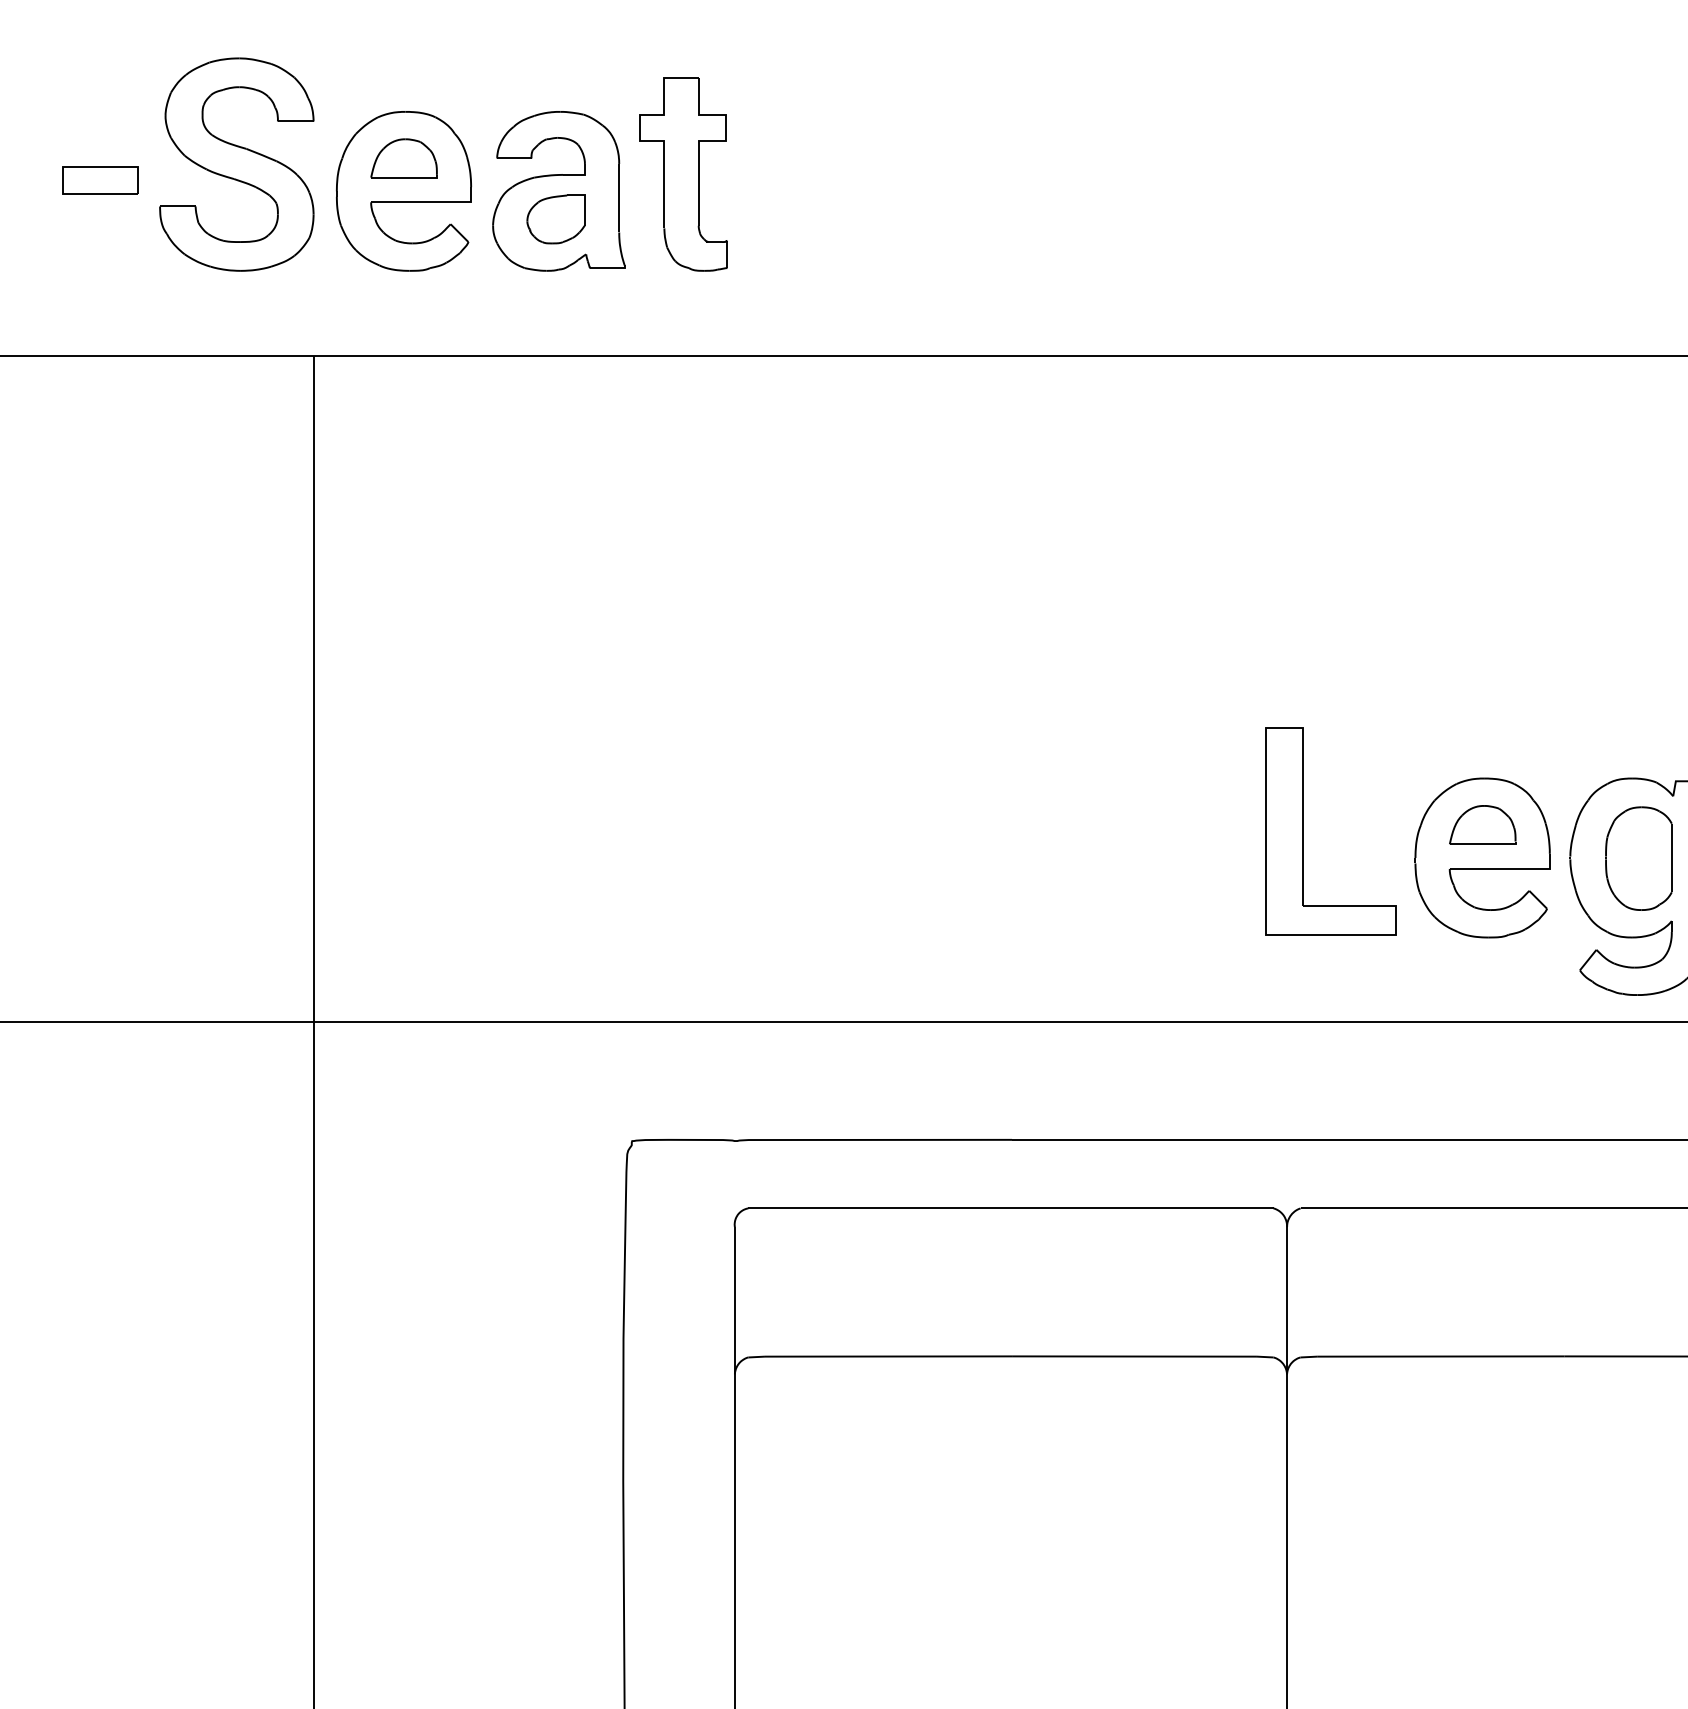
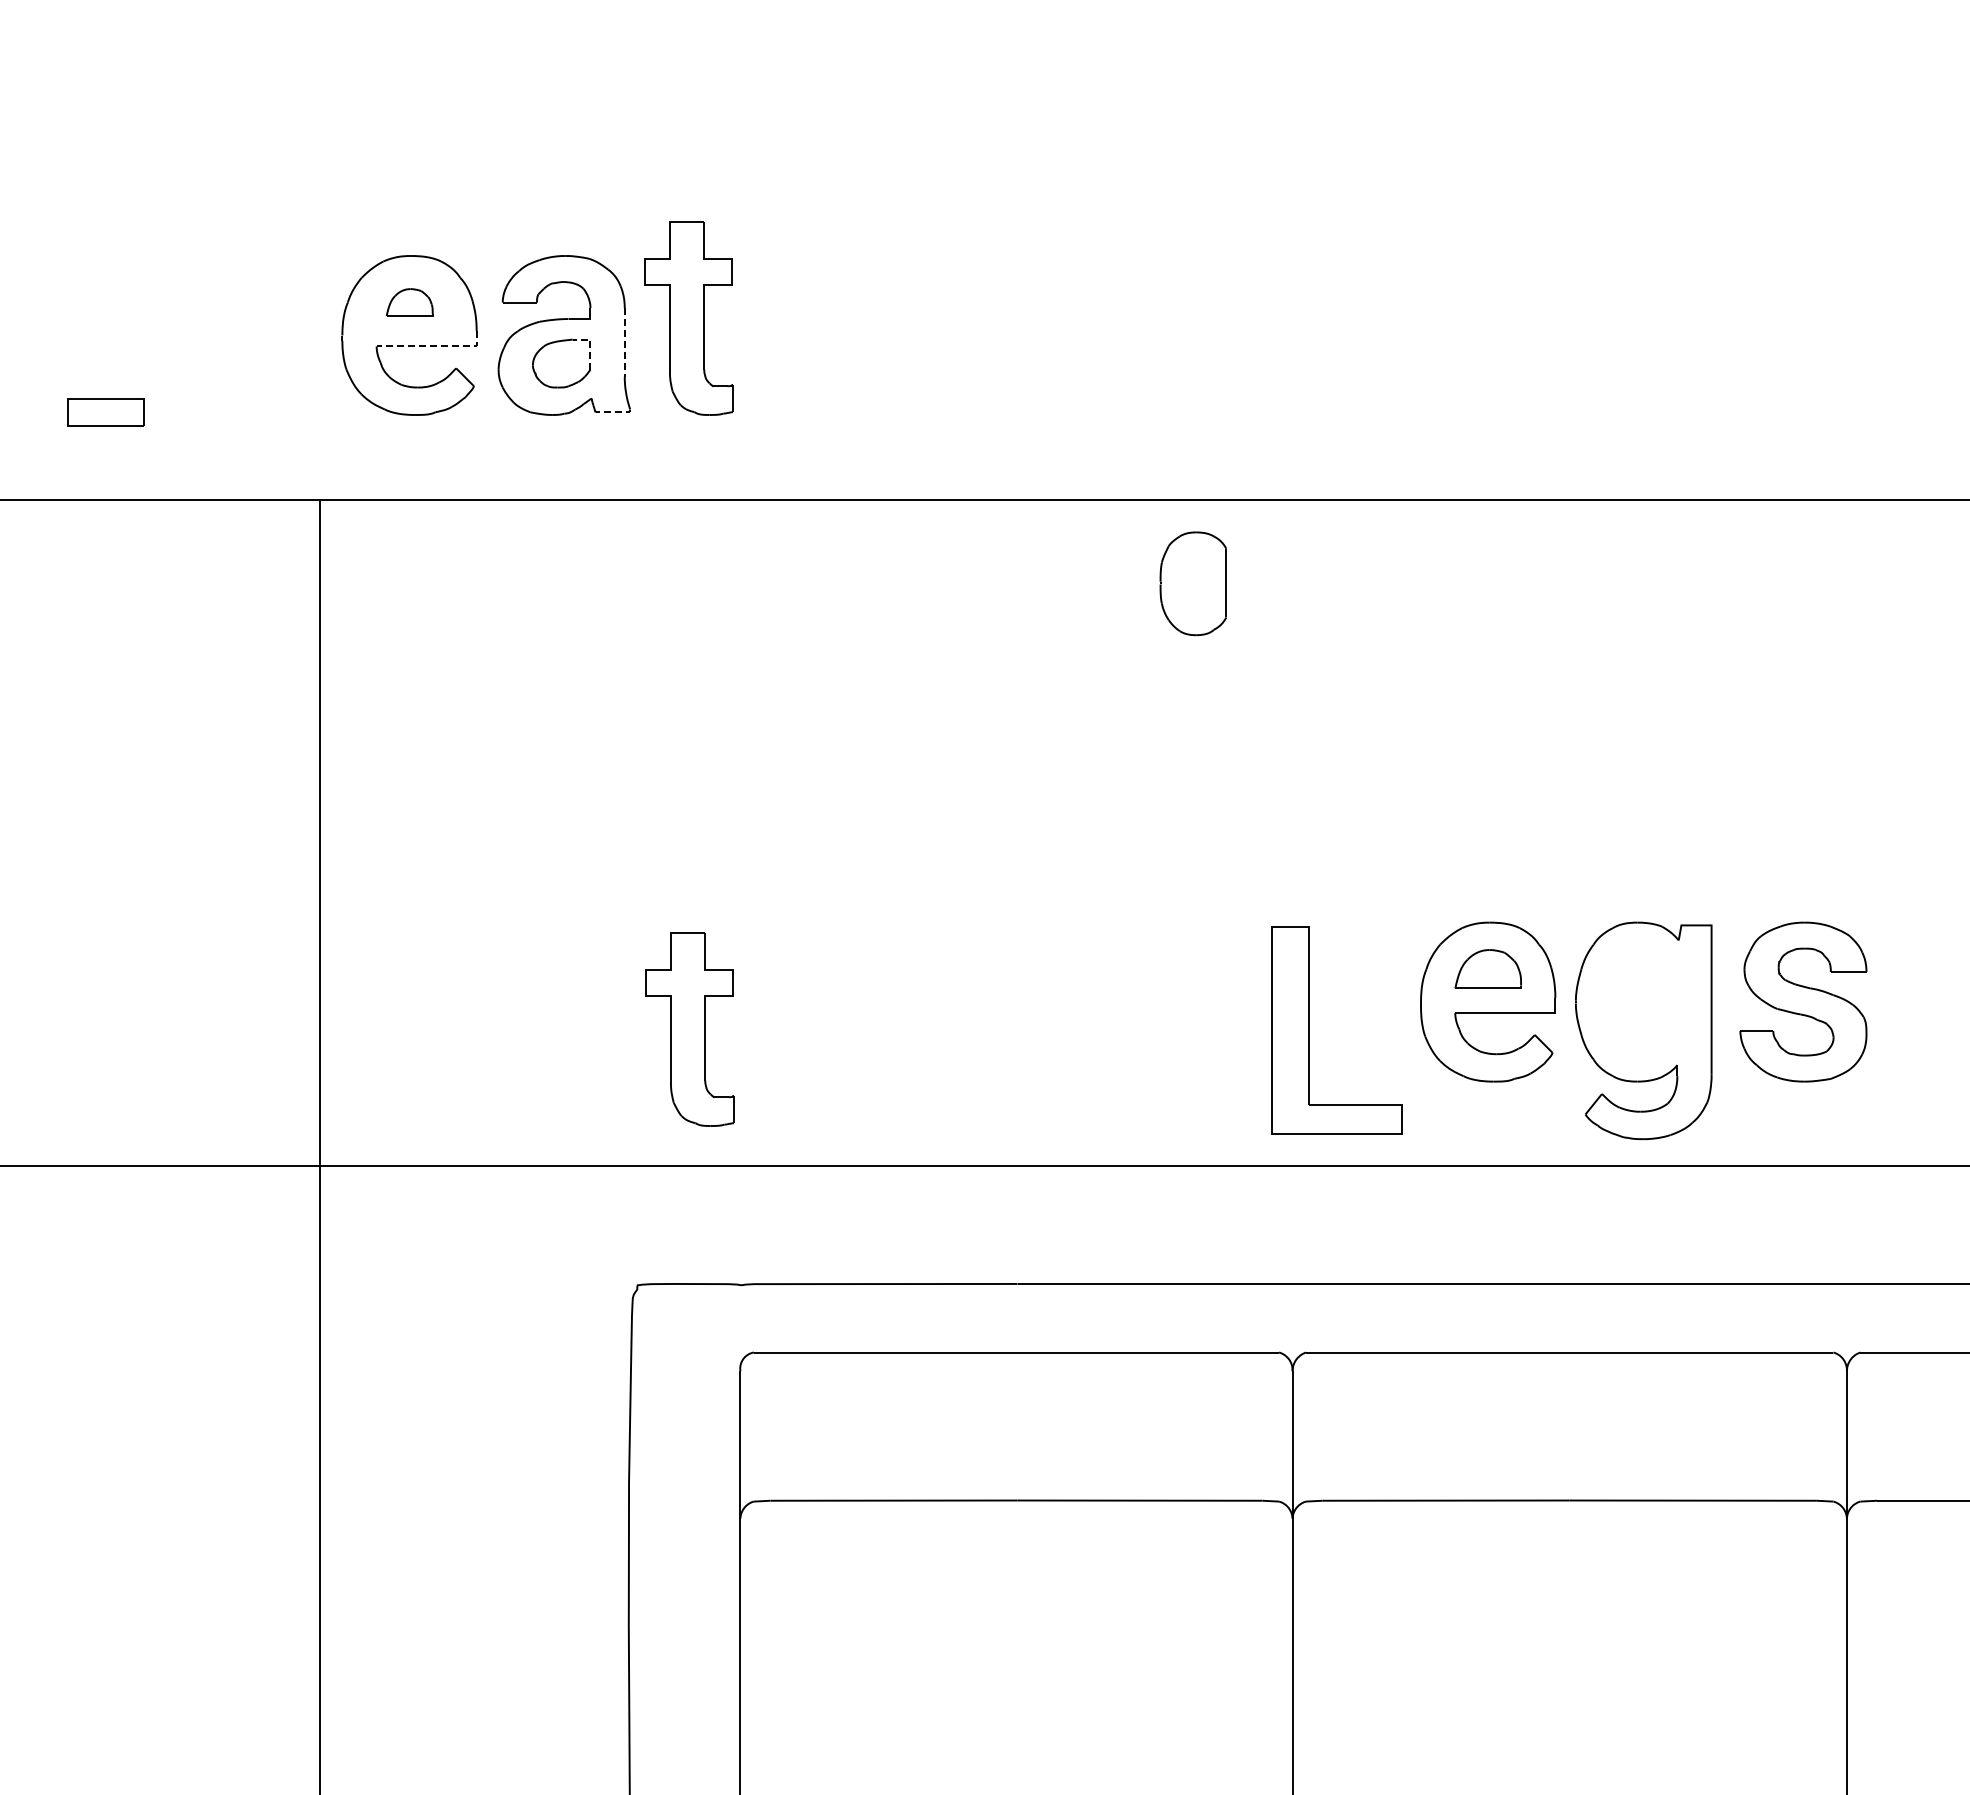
part: (403, 158) -> (409, 302), size x0.7
part: (235, 164) -> (241, 308), removed
part: (99, 180) -> (105, 412), moved
line: (618, 198) -> (624, 342), solid -> dashed
line: (584, 201) -> (590, 345), solid -> dashed
line: (428, 202) -> (434, 346), solid -> dashed
line: (608, 268) -> (614, 412), solid -> dashed
part: (1303, 831) -> (1309, 1030), moved
part: (1637, 858) -> (1192, 583), moved
part: (683, 885) -> (689, 1029), added

